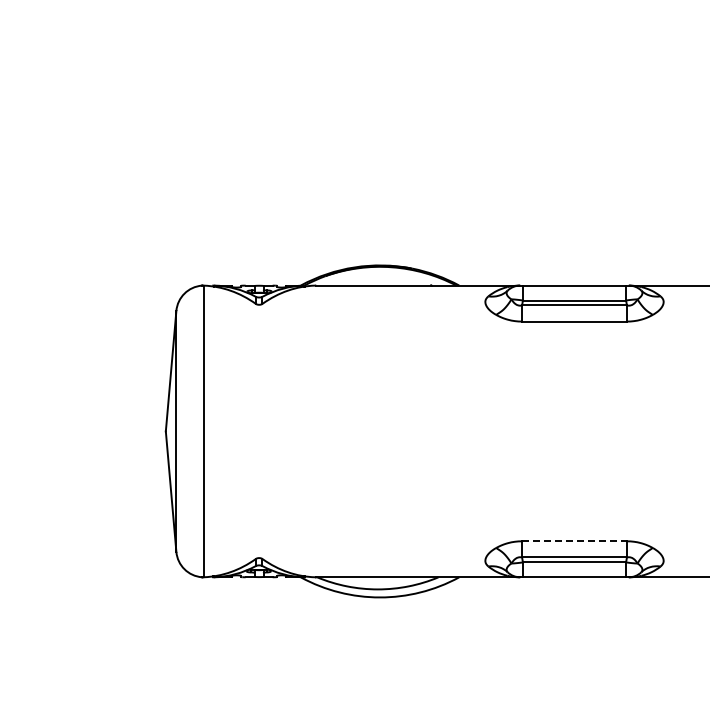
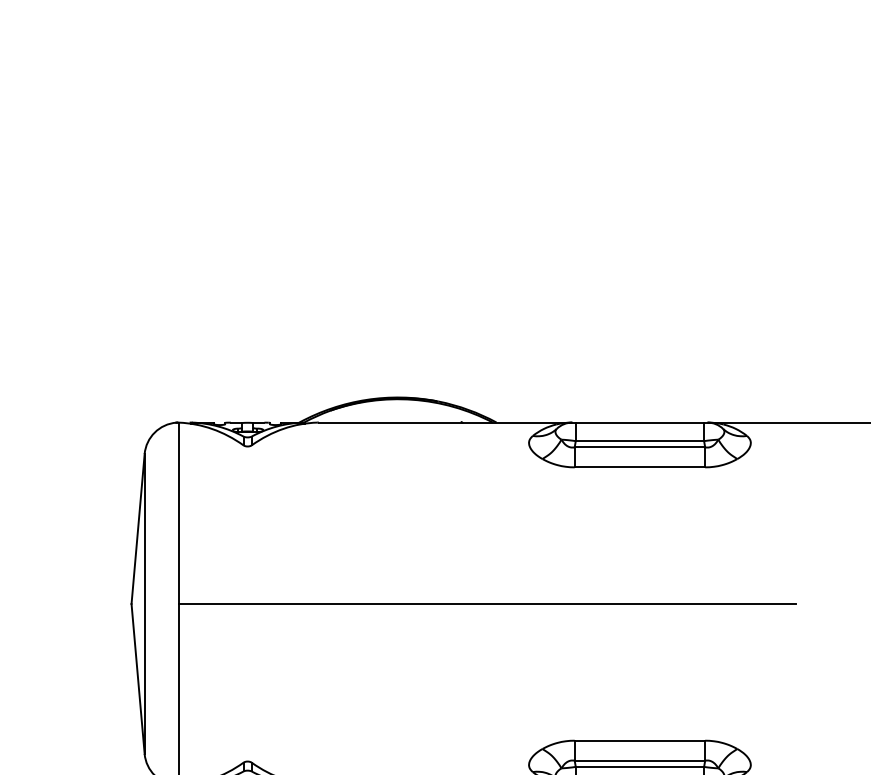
line: (452, 431) -> (488, 604), added
line: (575, 541) -> (641, 740), dashed -> solid

